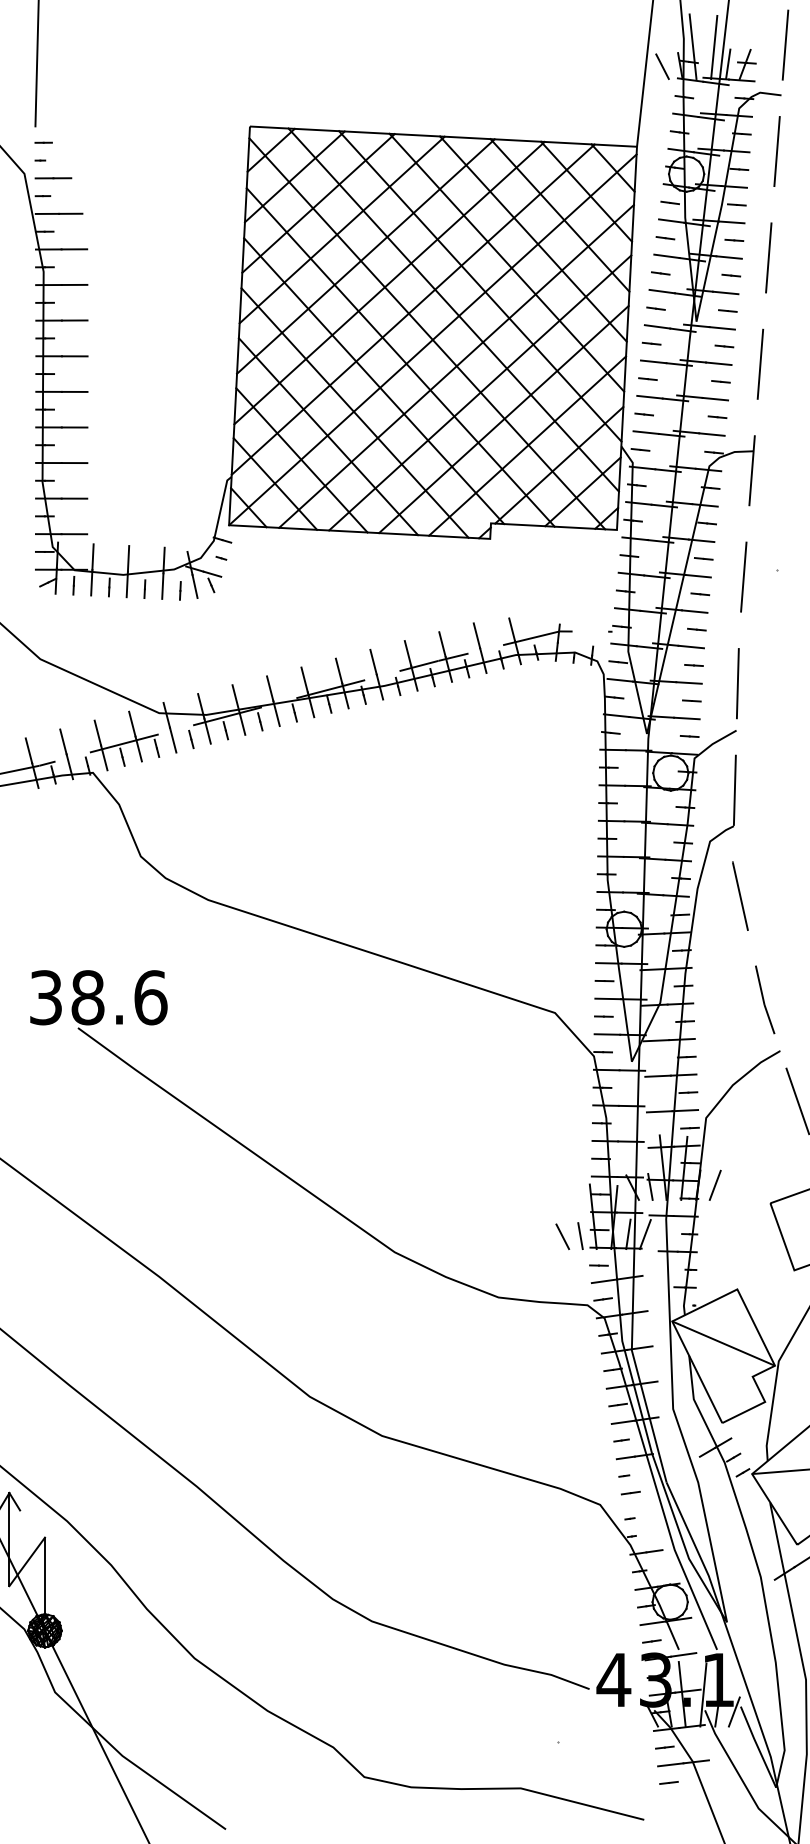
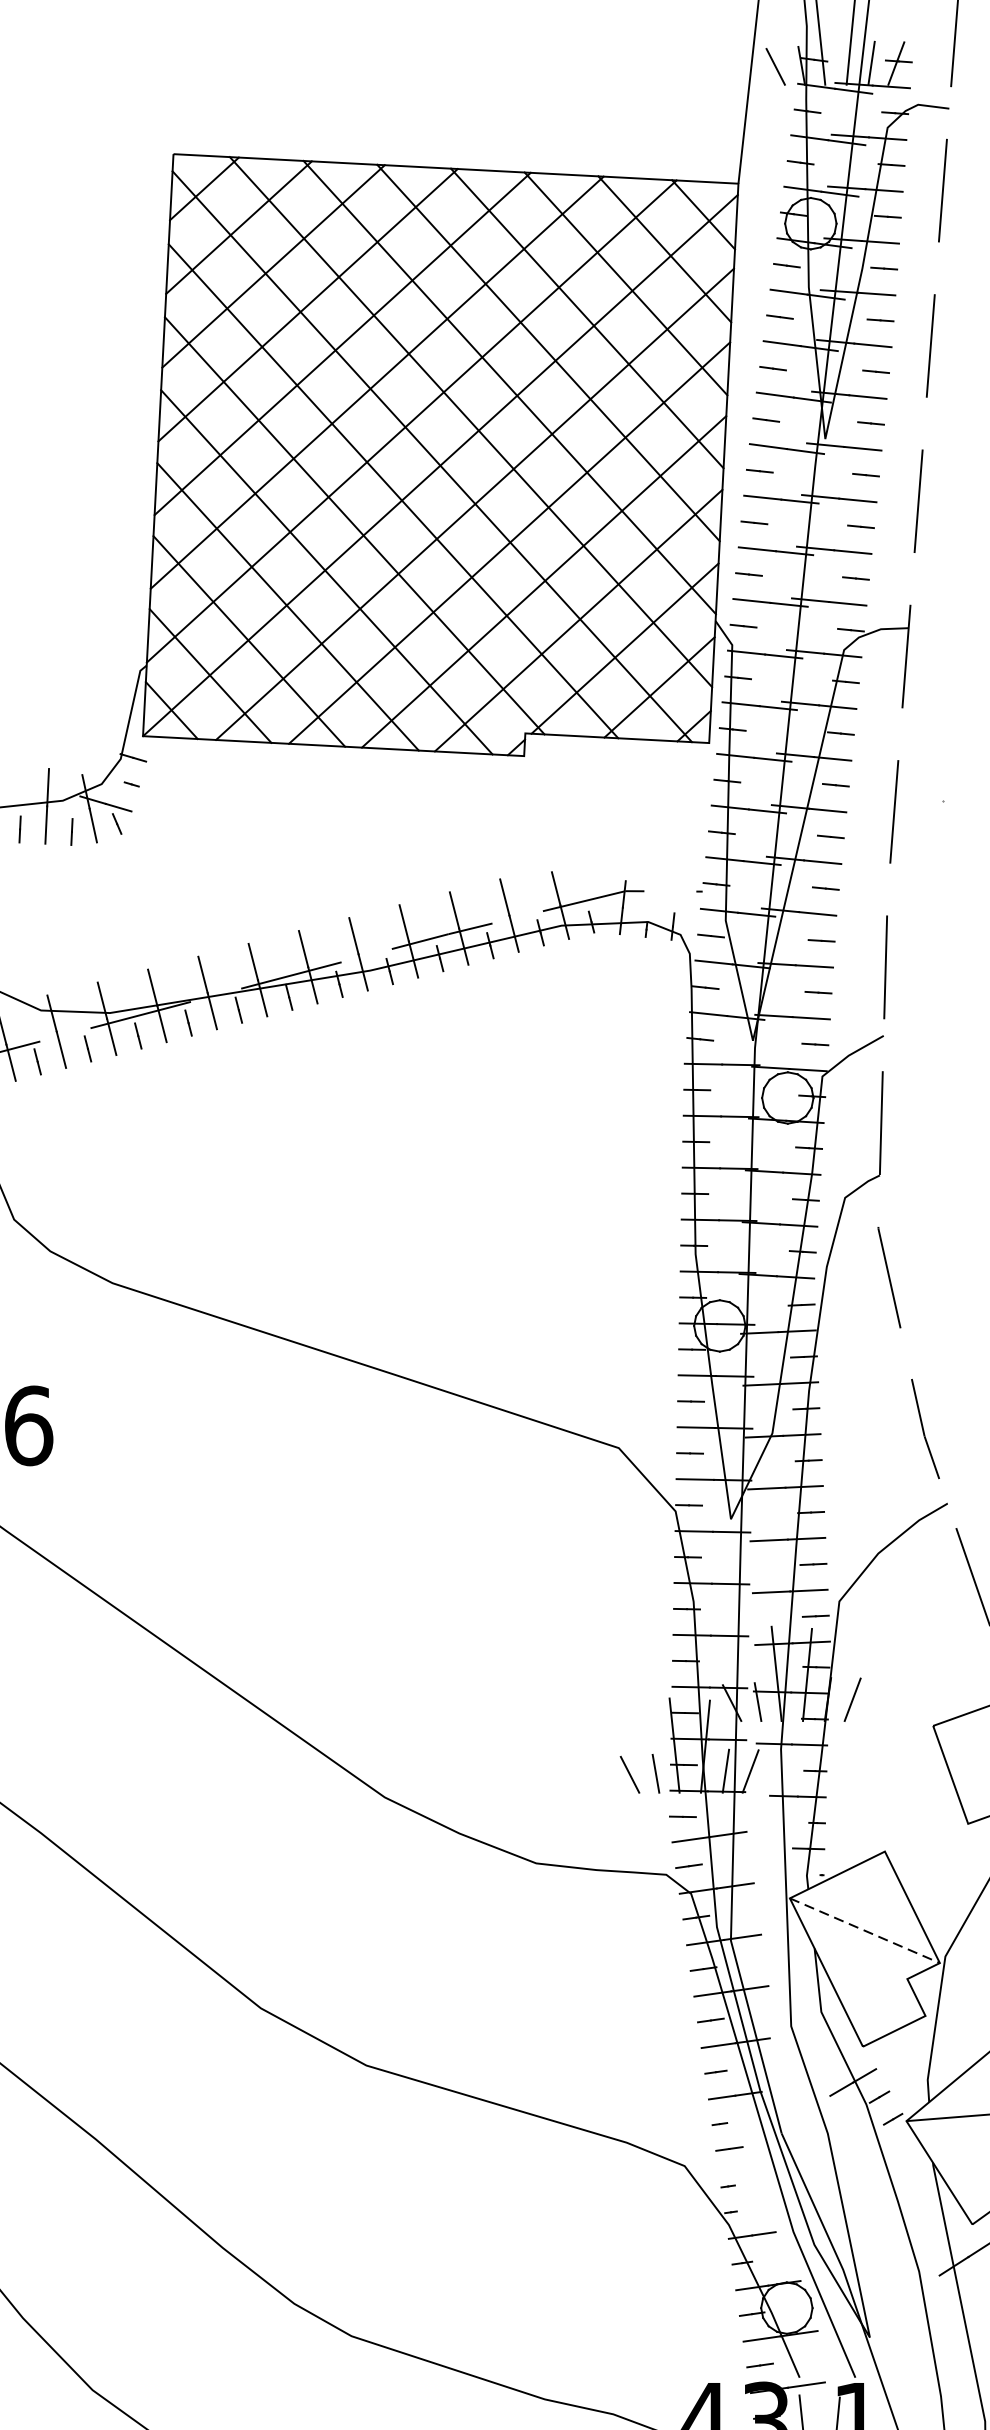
line: (723, 1343) -> (864, 1930), solid -> dashed

